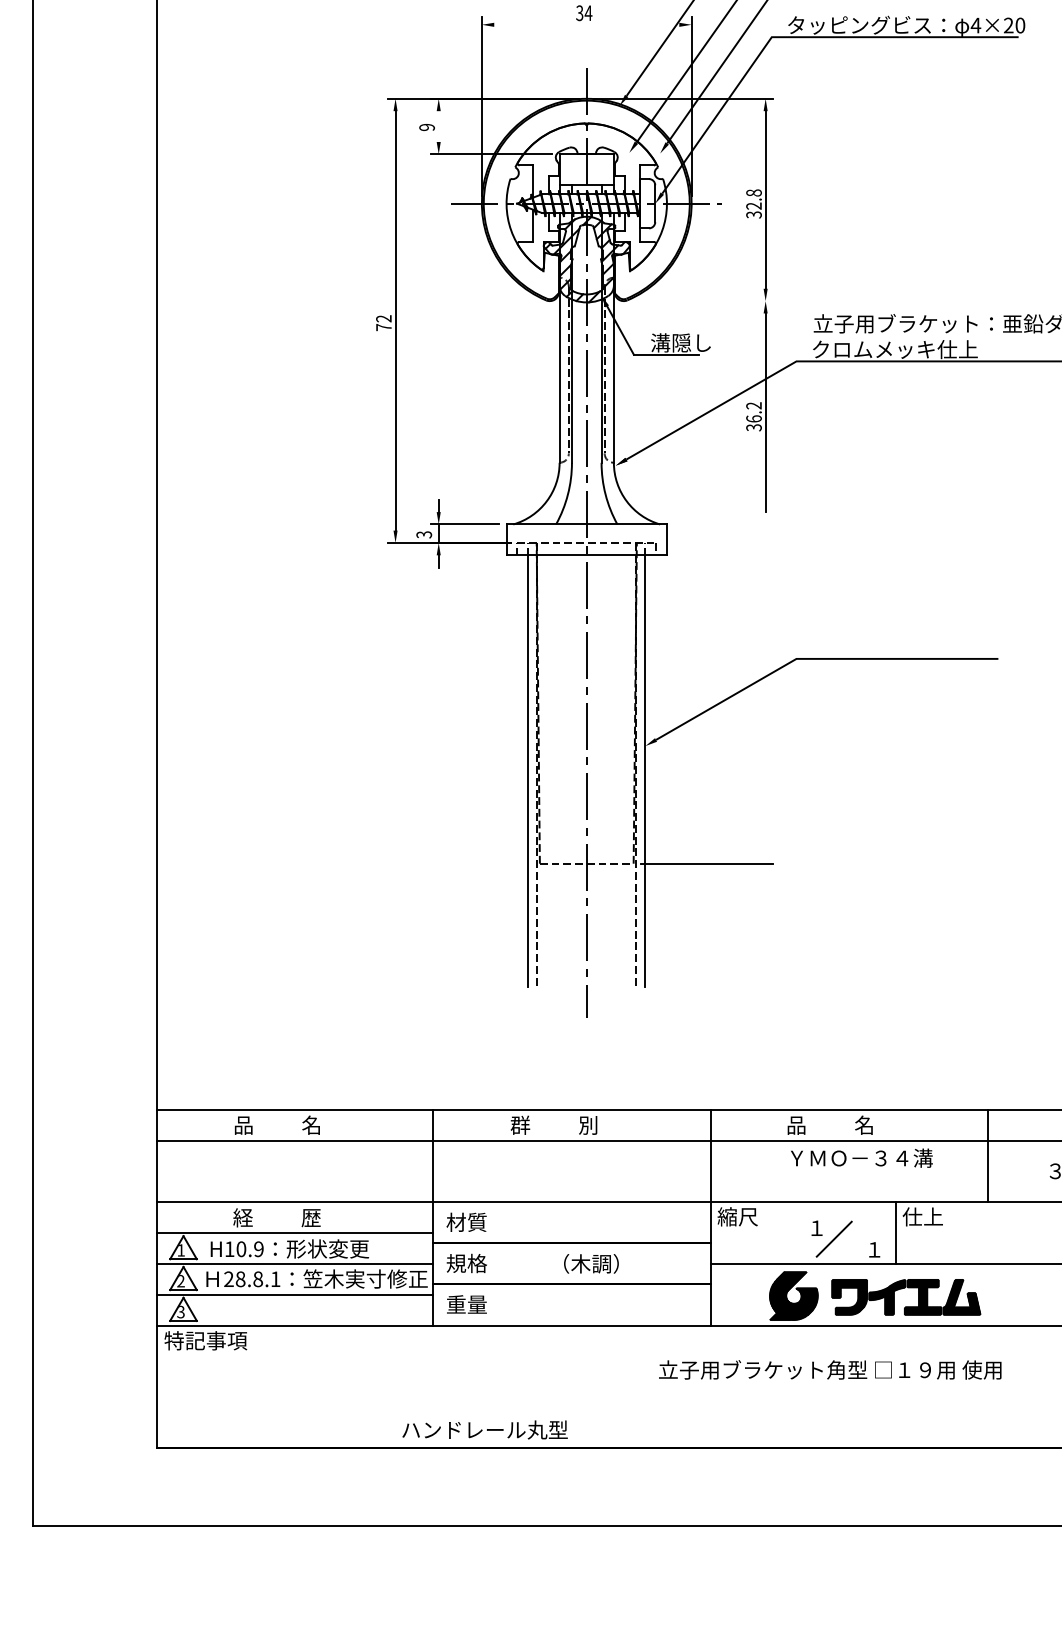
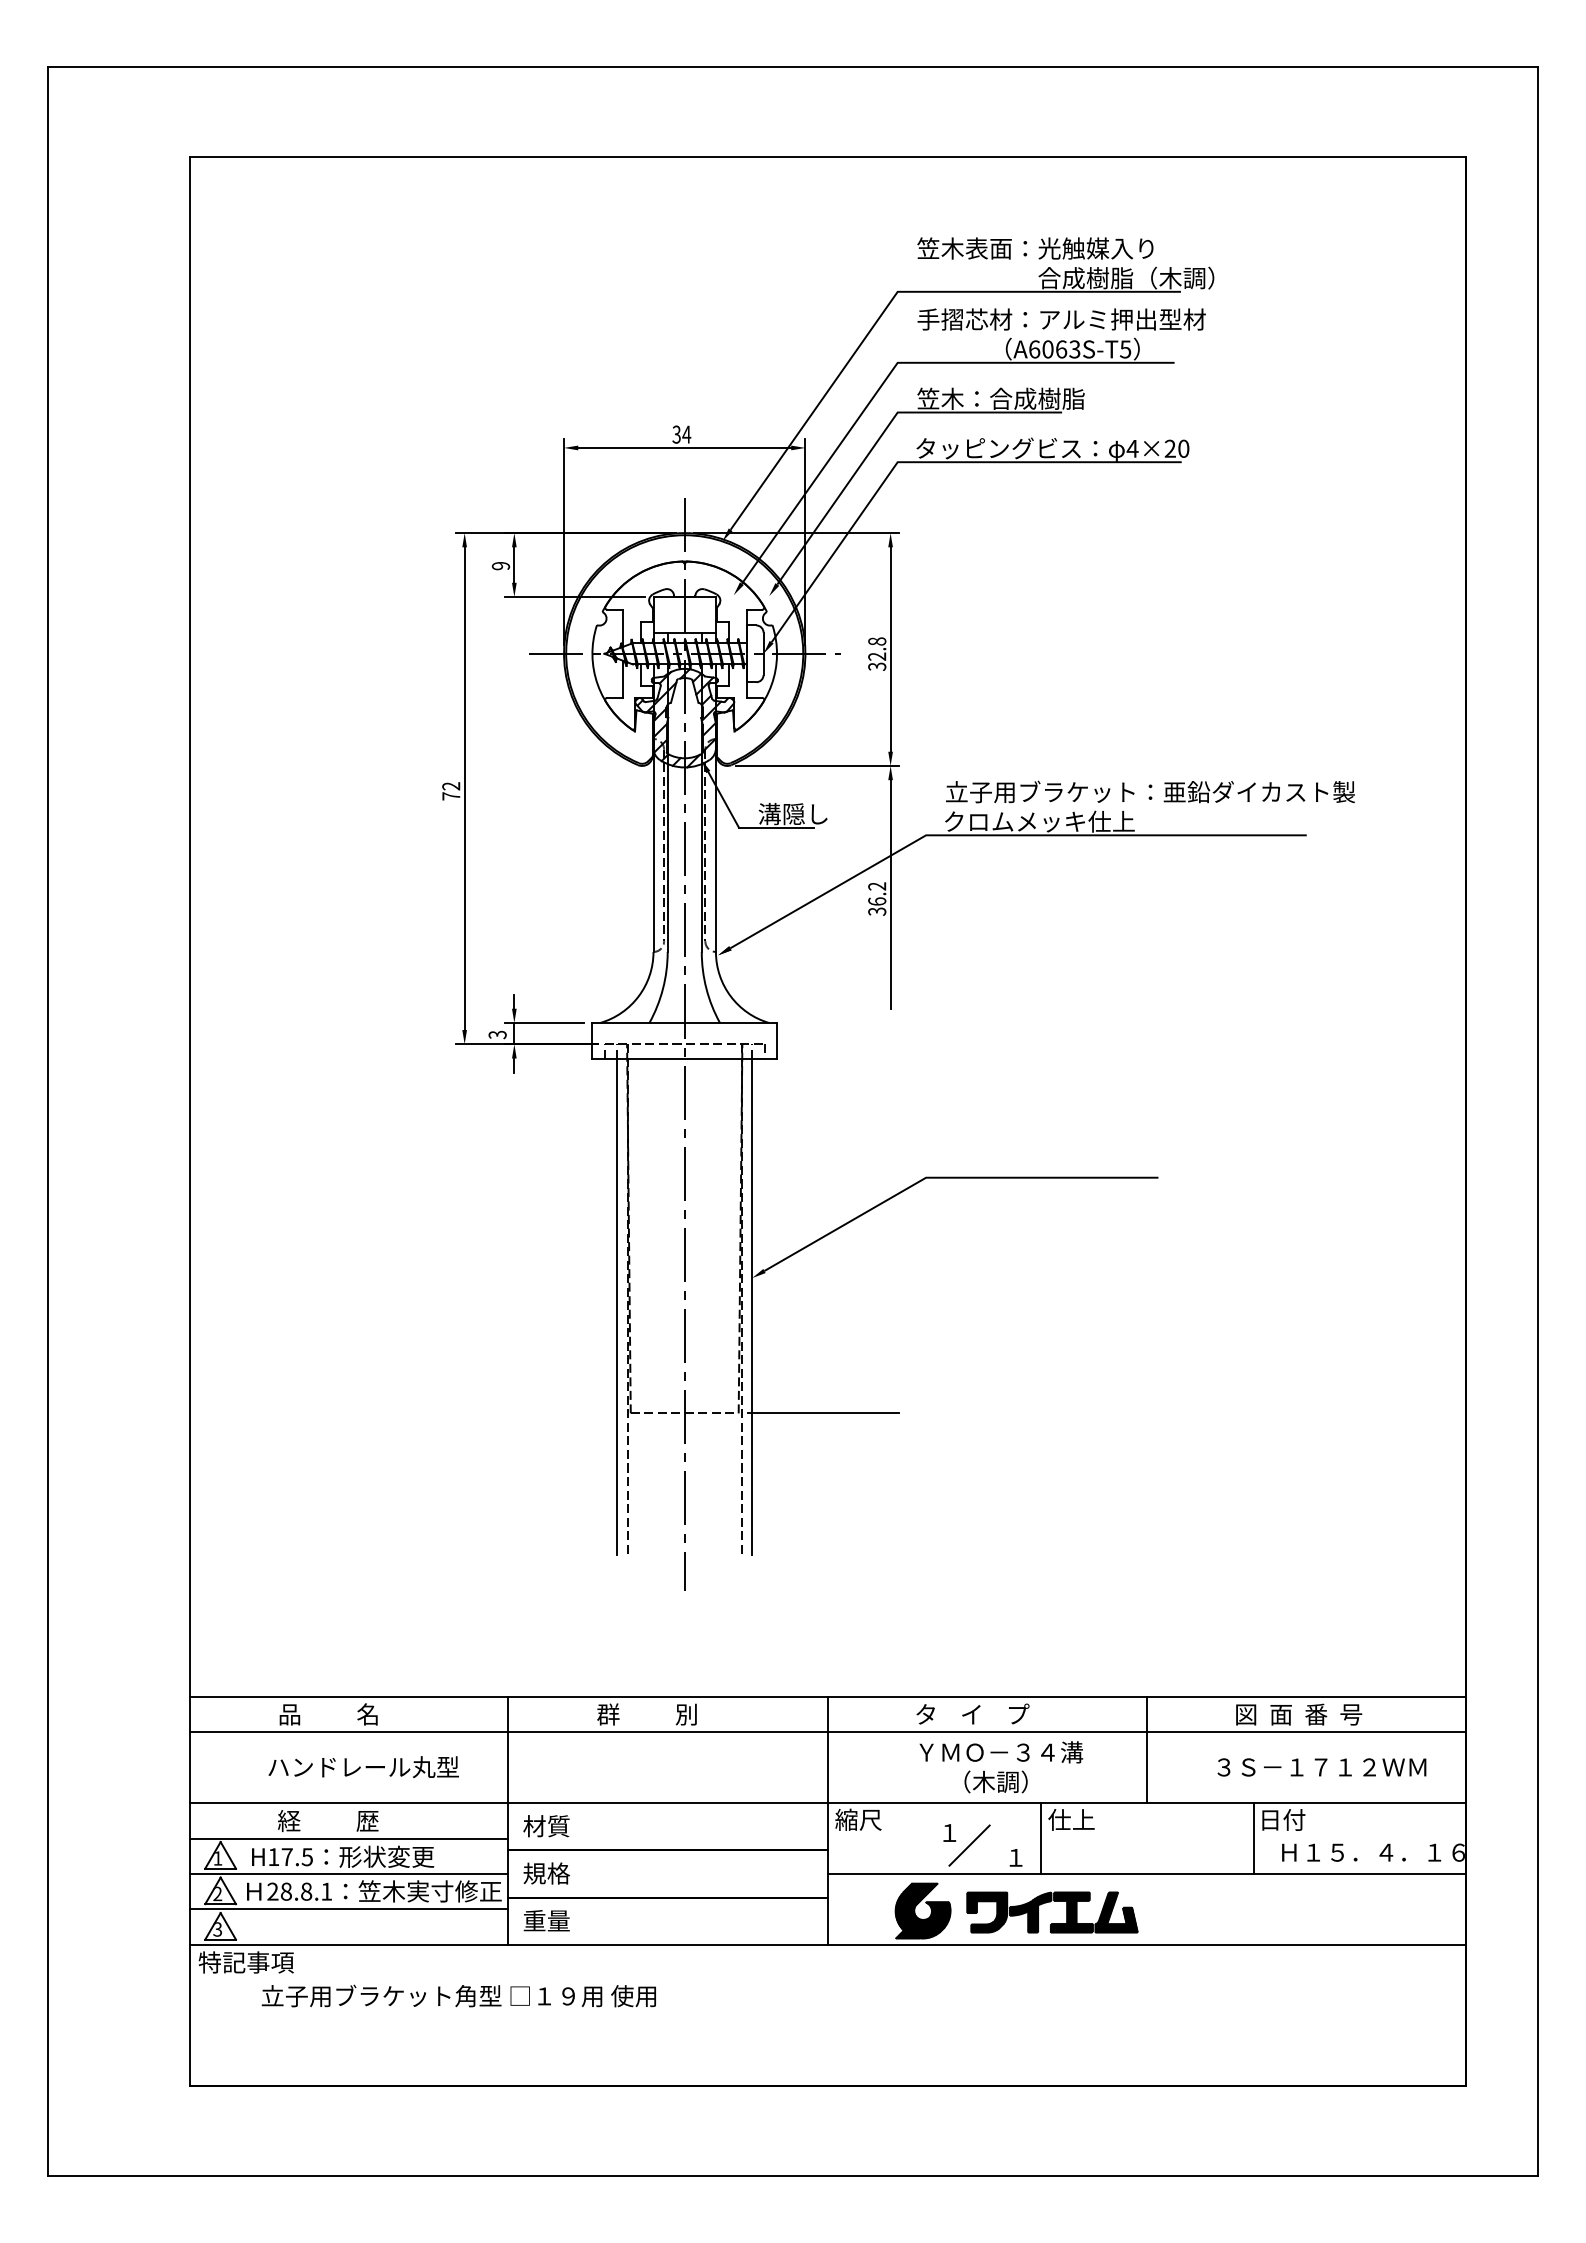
line: (586, 24) -> (684, 447), added
line: (438, 126) -> (514, 564), added
line: (702, 300) -> (817, 765), added
text: (836, 1125) -> (972, 1714), 品          名 -> タ    イ    プ
text: (249, 1249) -> (296, 1857), H10.9 -> H17.5
text: (590, 1263) -> (995, 1781), moved
text: (829, 1369) -> (458, 1995), moved
text: (484, 1429) -> (363, 1766), moved

